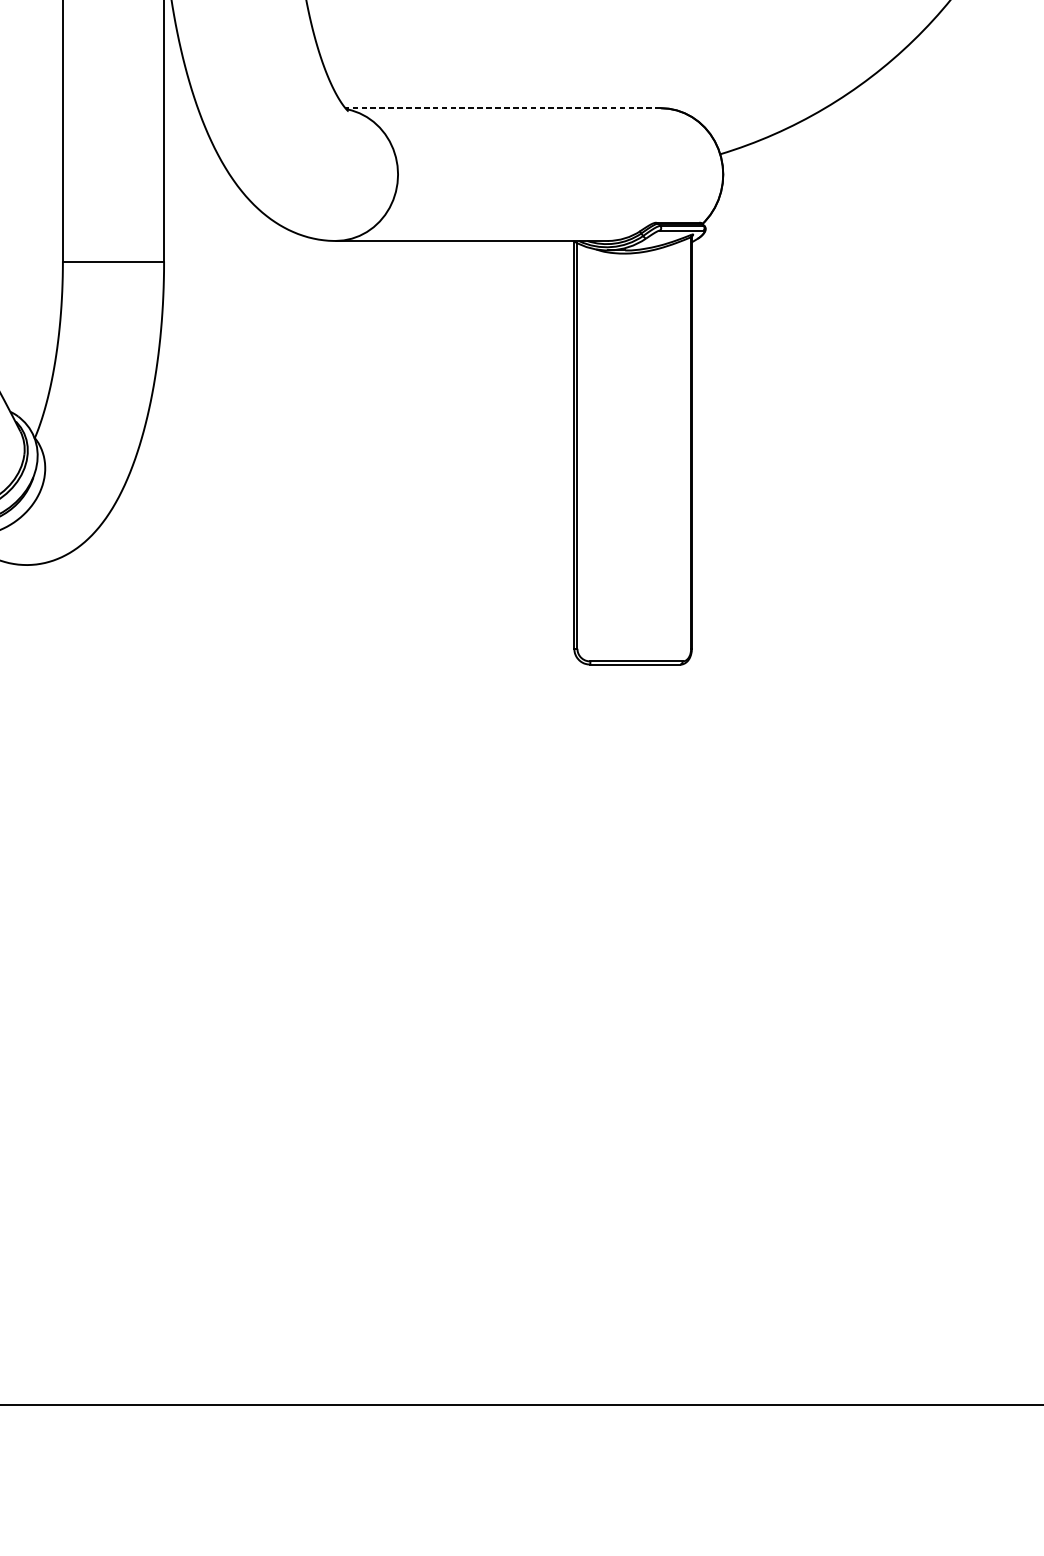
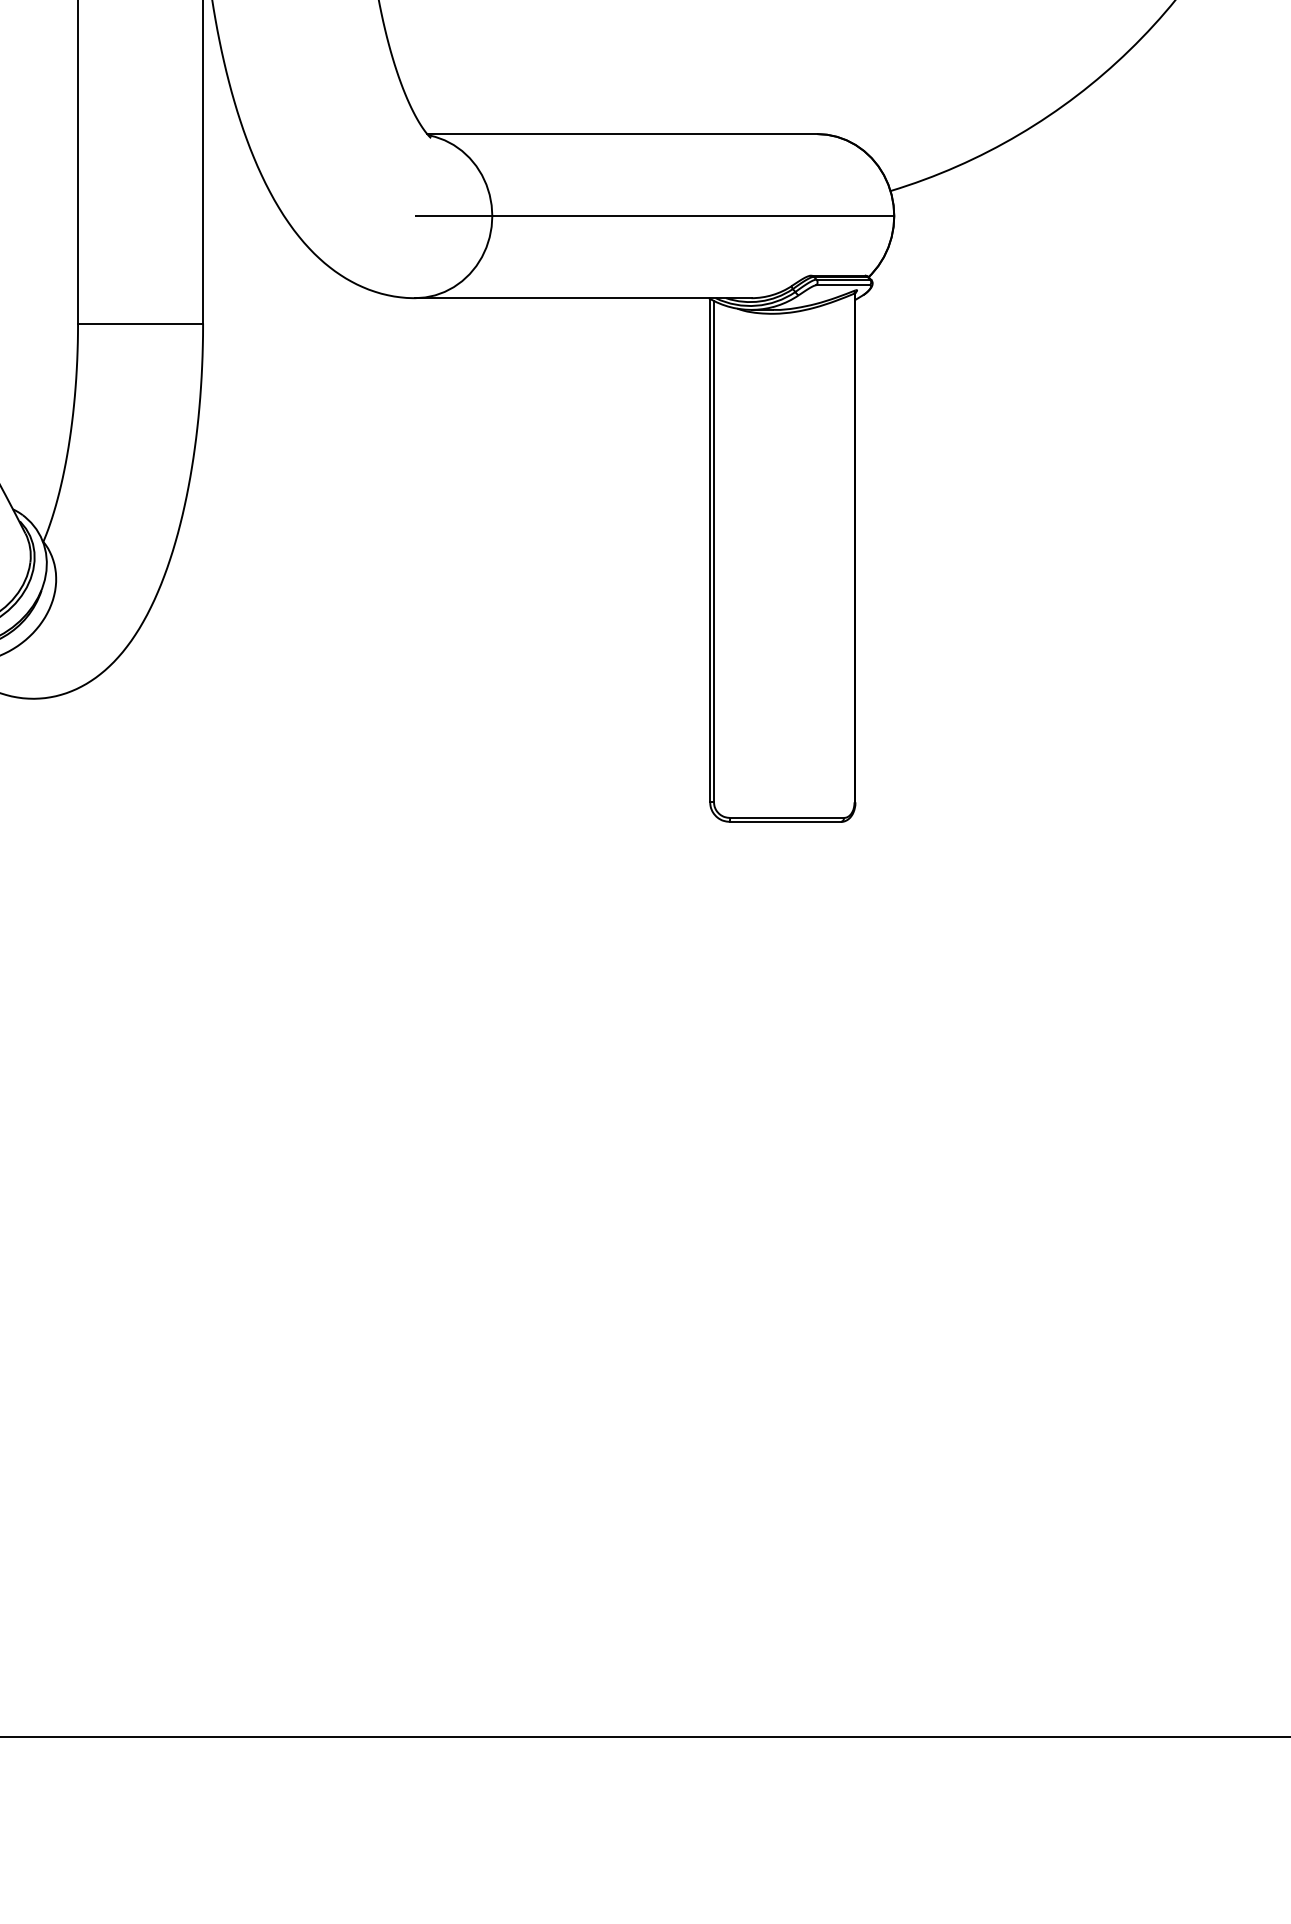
line: (503, 108) -> (622, 134), dashed -> solid
line: (530, 174) -> (655, 216), added

